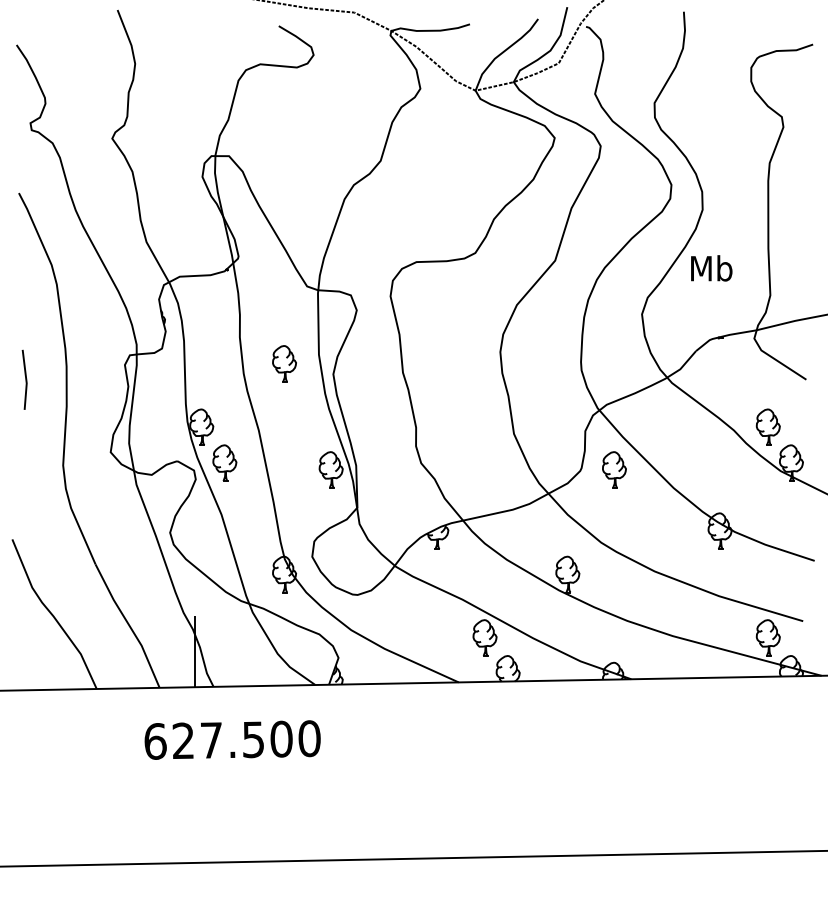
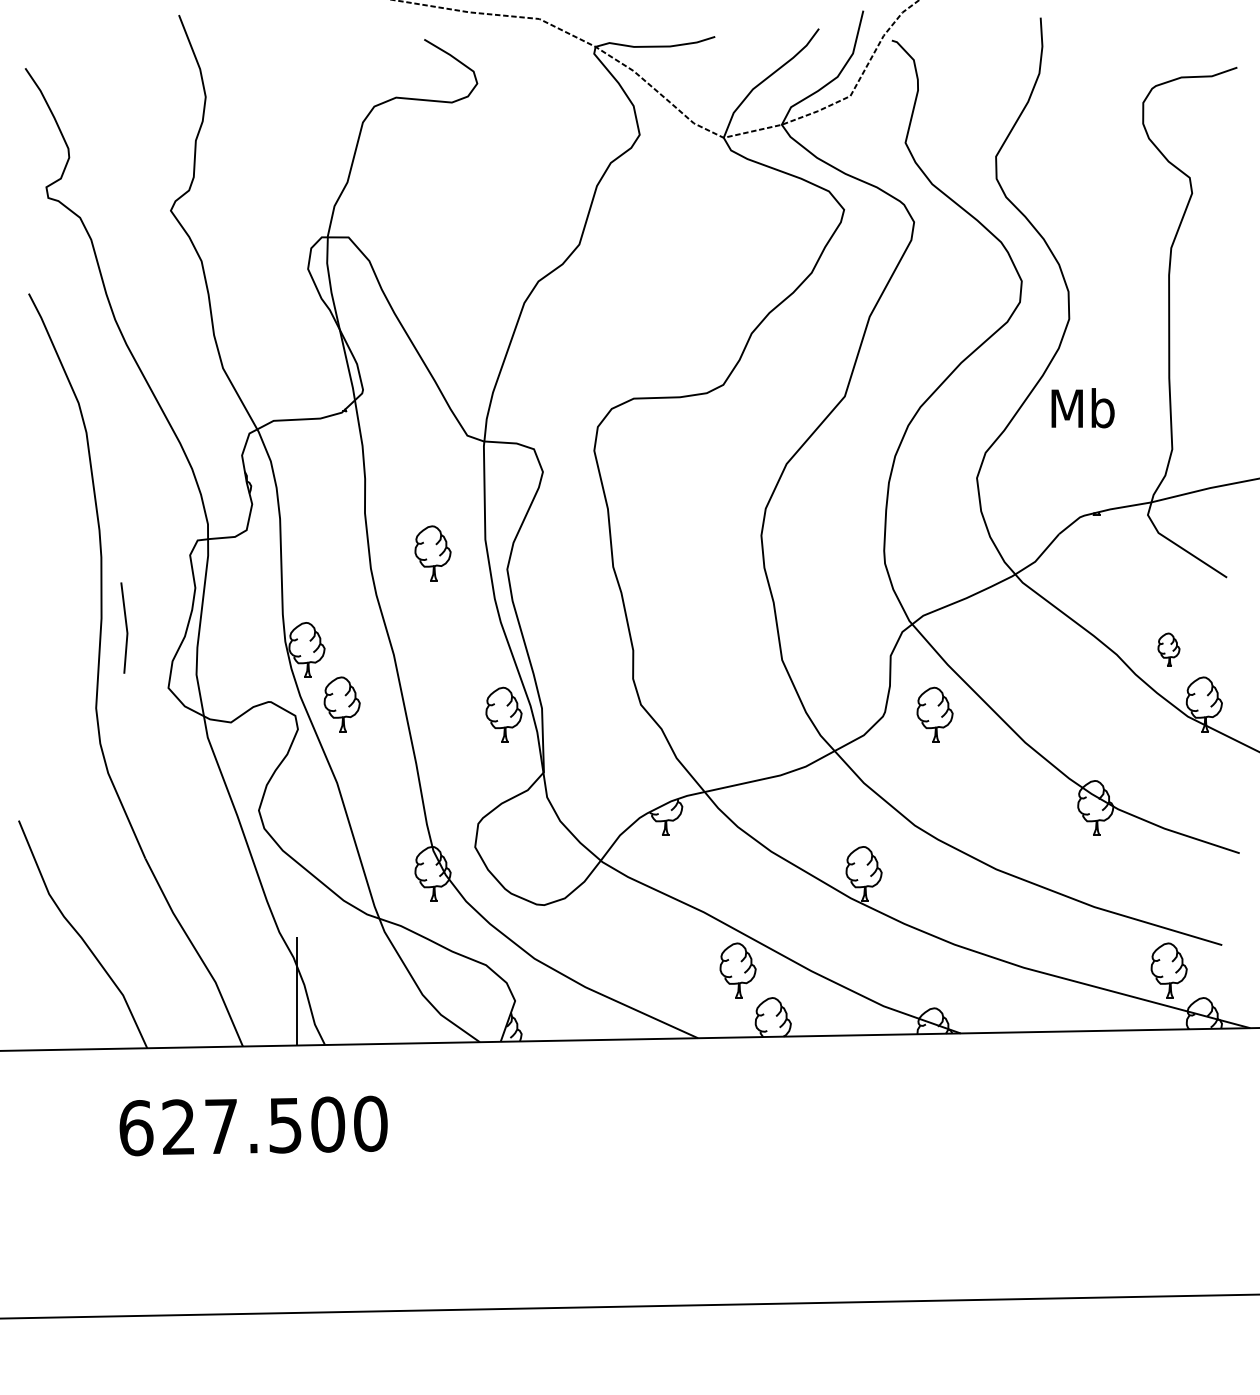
line: (25, 379) -> (125, 627), moved
part: (767, 426) -> (1167, 648), size x0.6
text: (232, 739) -> (253, 1125), moved

